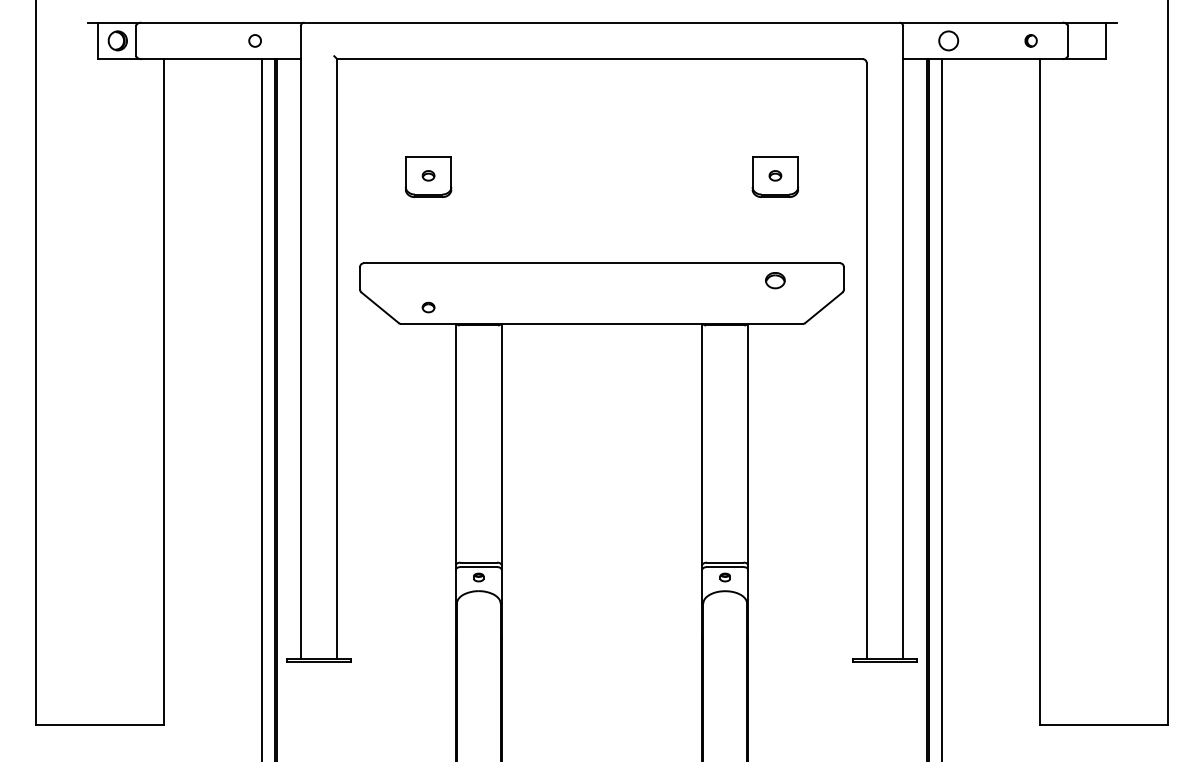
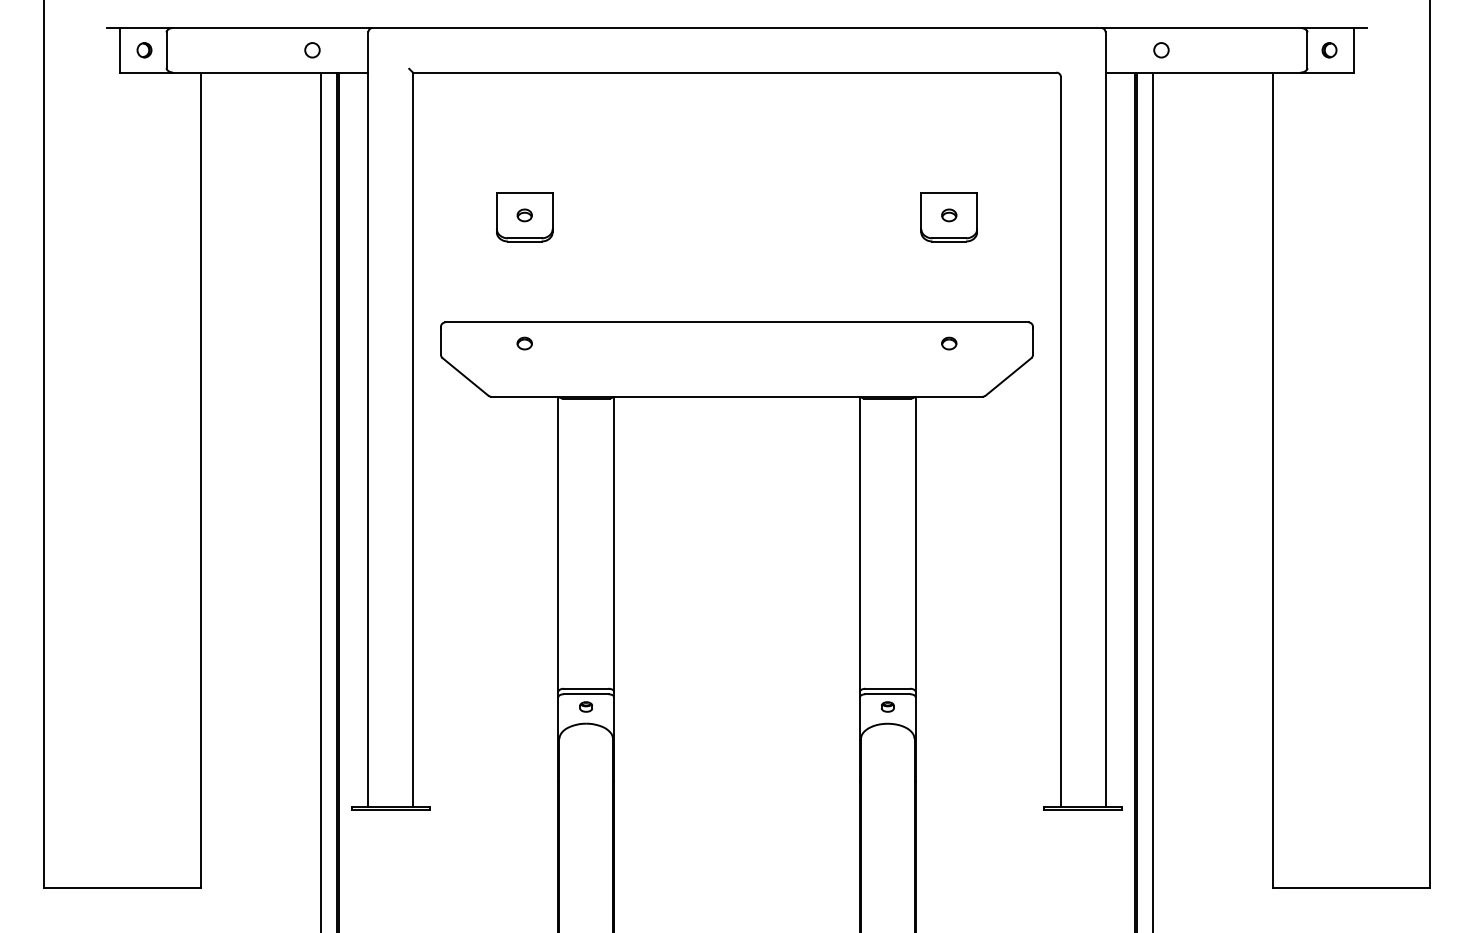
part: (117, 40) -> (144, 49), size x0.62
circle: (948, 40) -> (1161, 49), size x0.62
part: (1030, 40) -> (1328, 49), moved
part: (775, 280) -> (949, 343), size x0.62
part: (428, 307) -> (524, 343), moved

